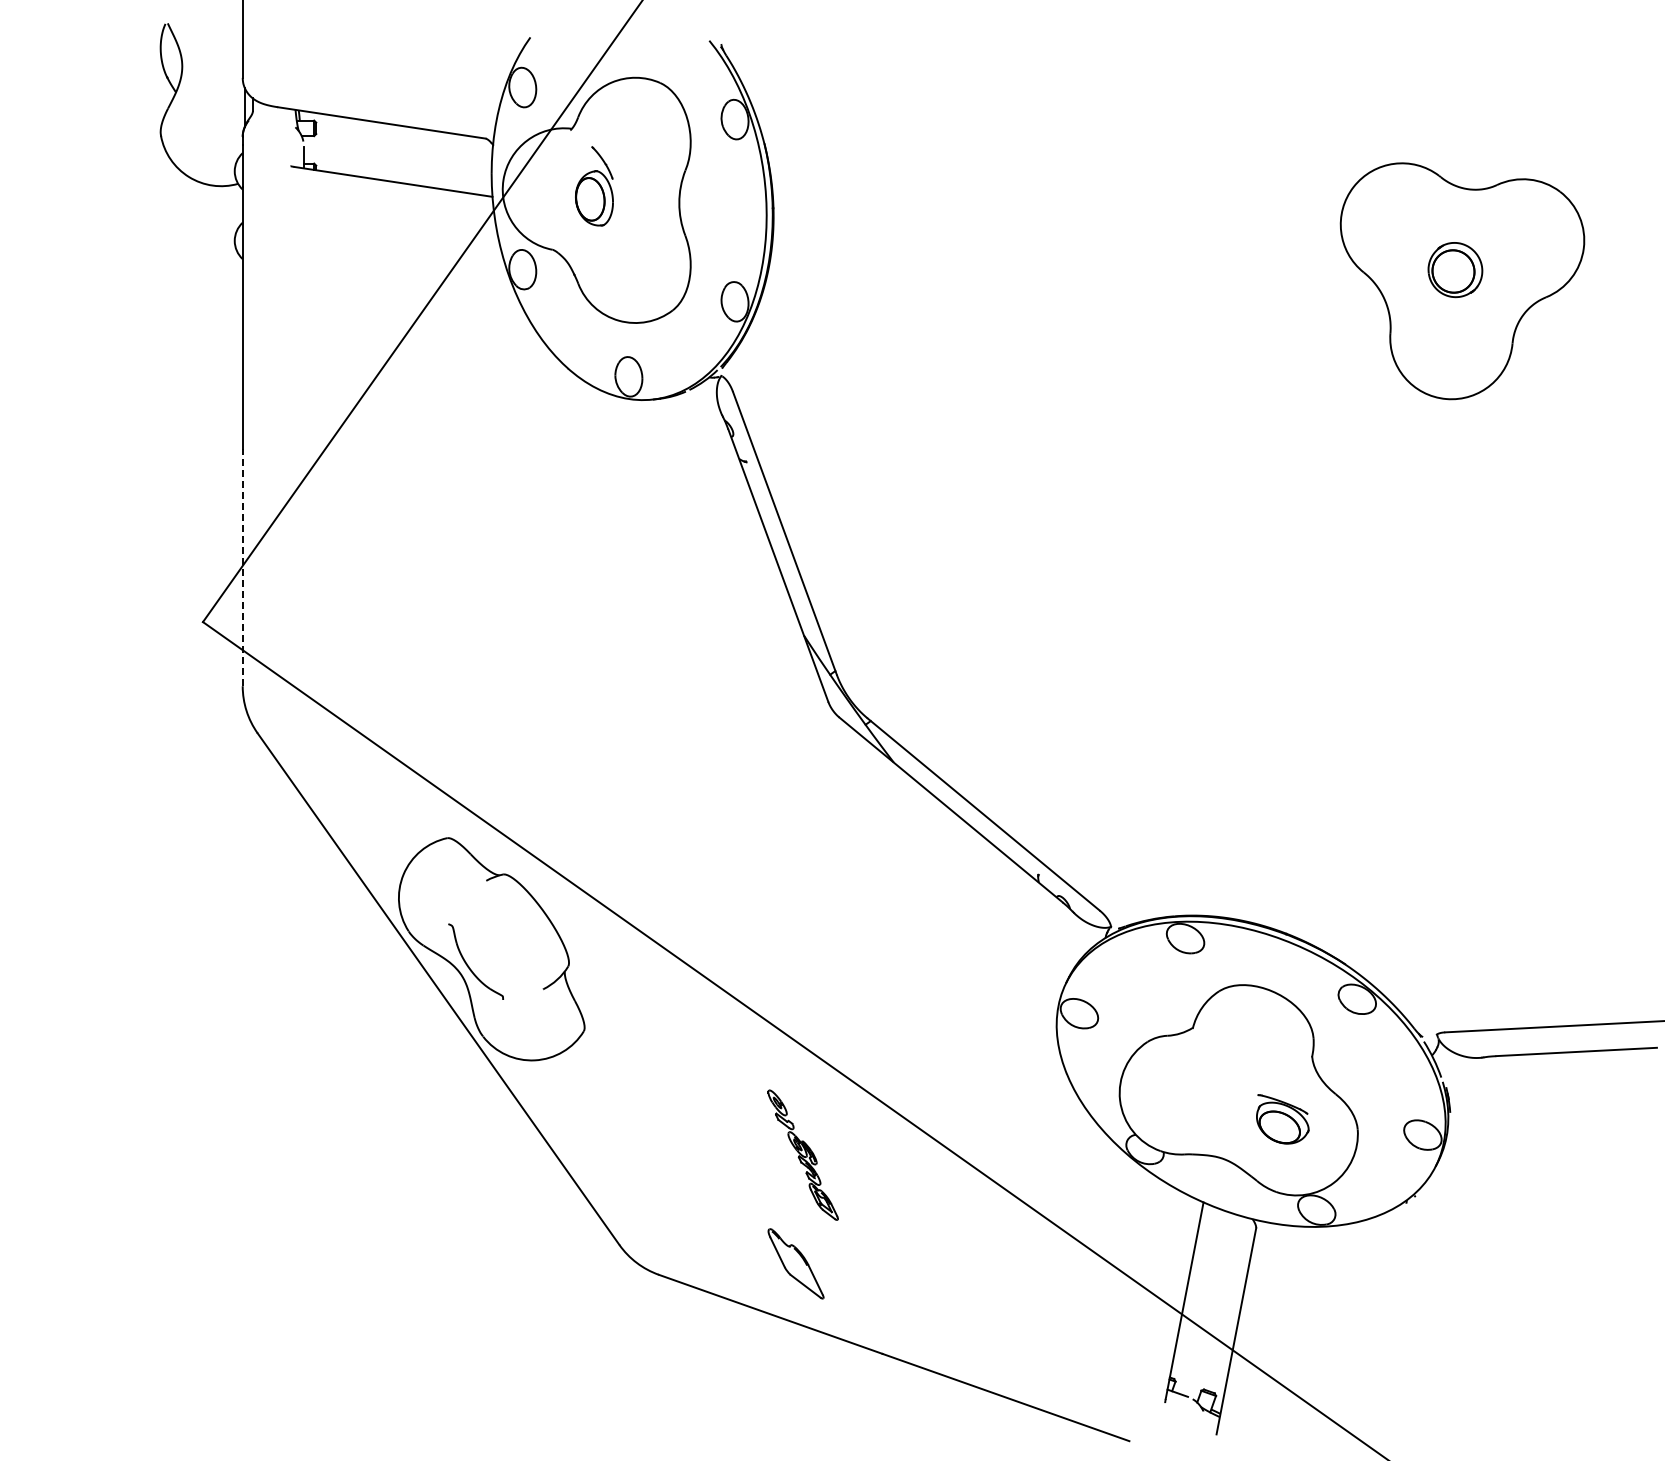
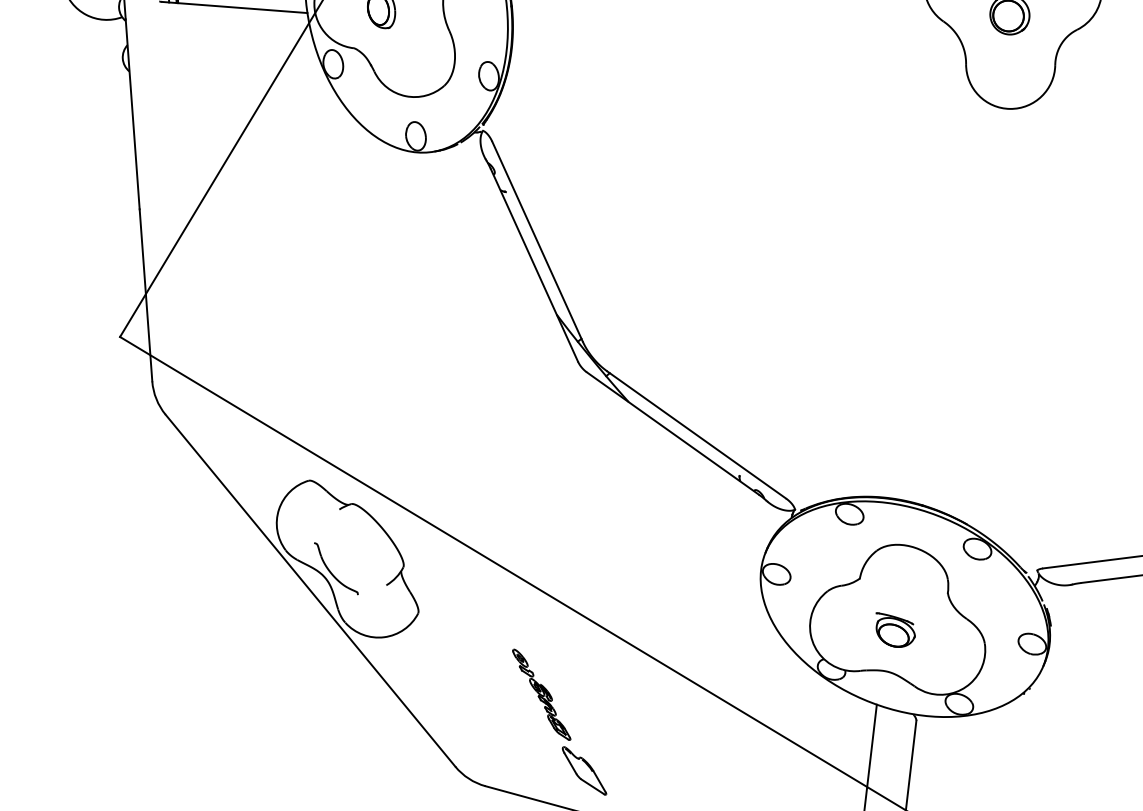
line: (242, 567) -> (145, 295), dashed -> solid
part: (1282, 1119) -> (895, 629), moved
part: (802, 1154) -> (541, 694), moved

